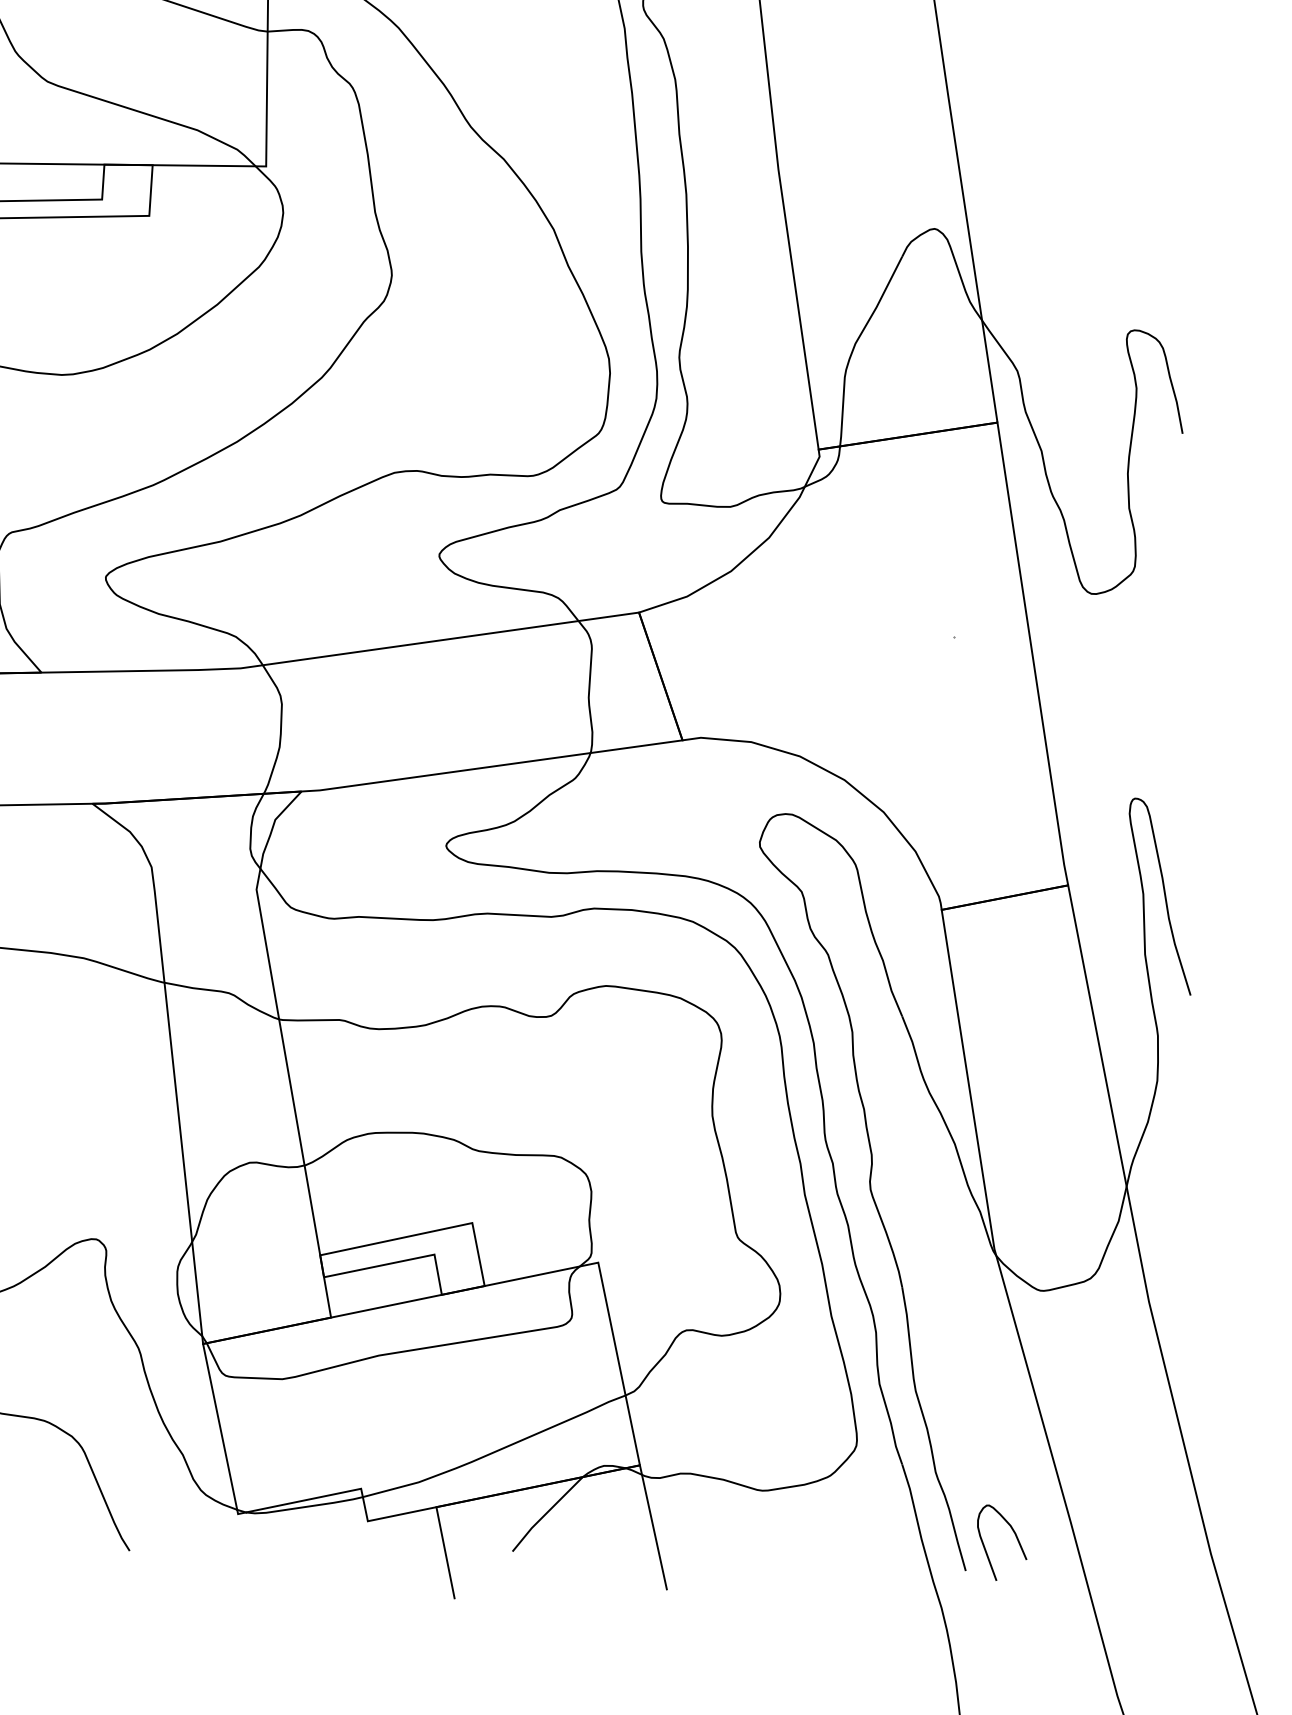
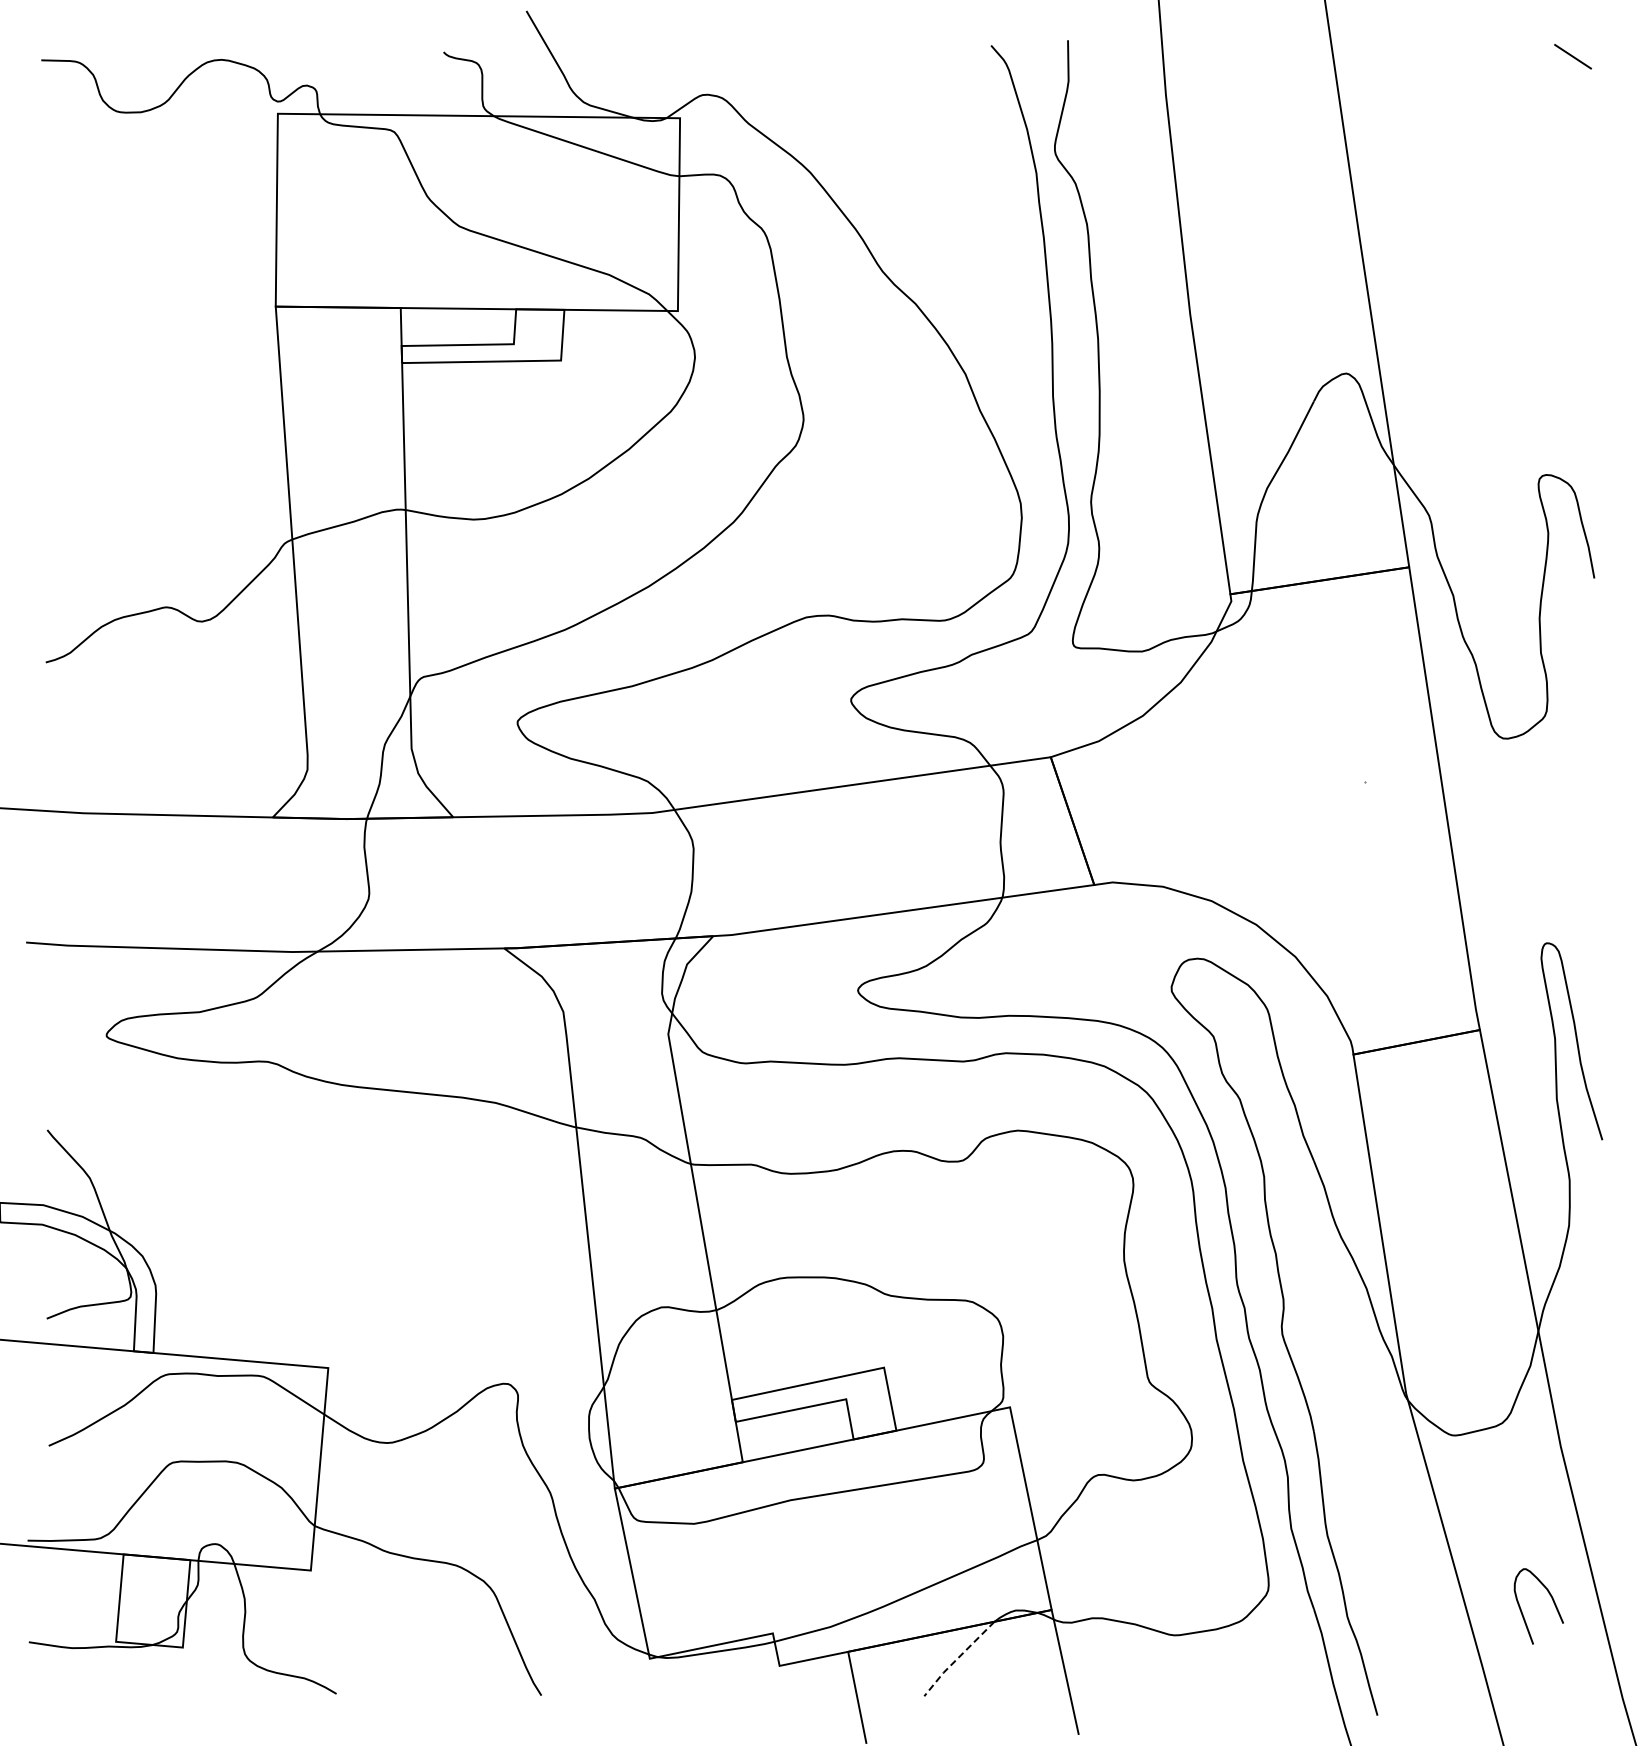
line: (545, 1513) -> (957, 1658), solid -> dashed
curve: (1015, 1536) -> (1552, 1600), moved

